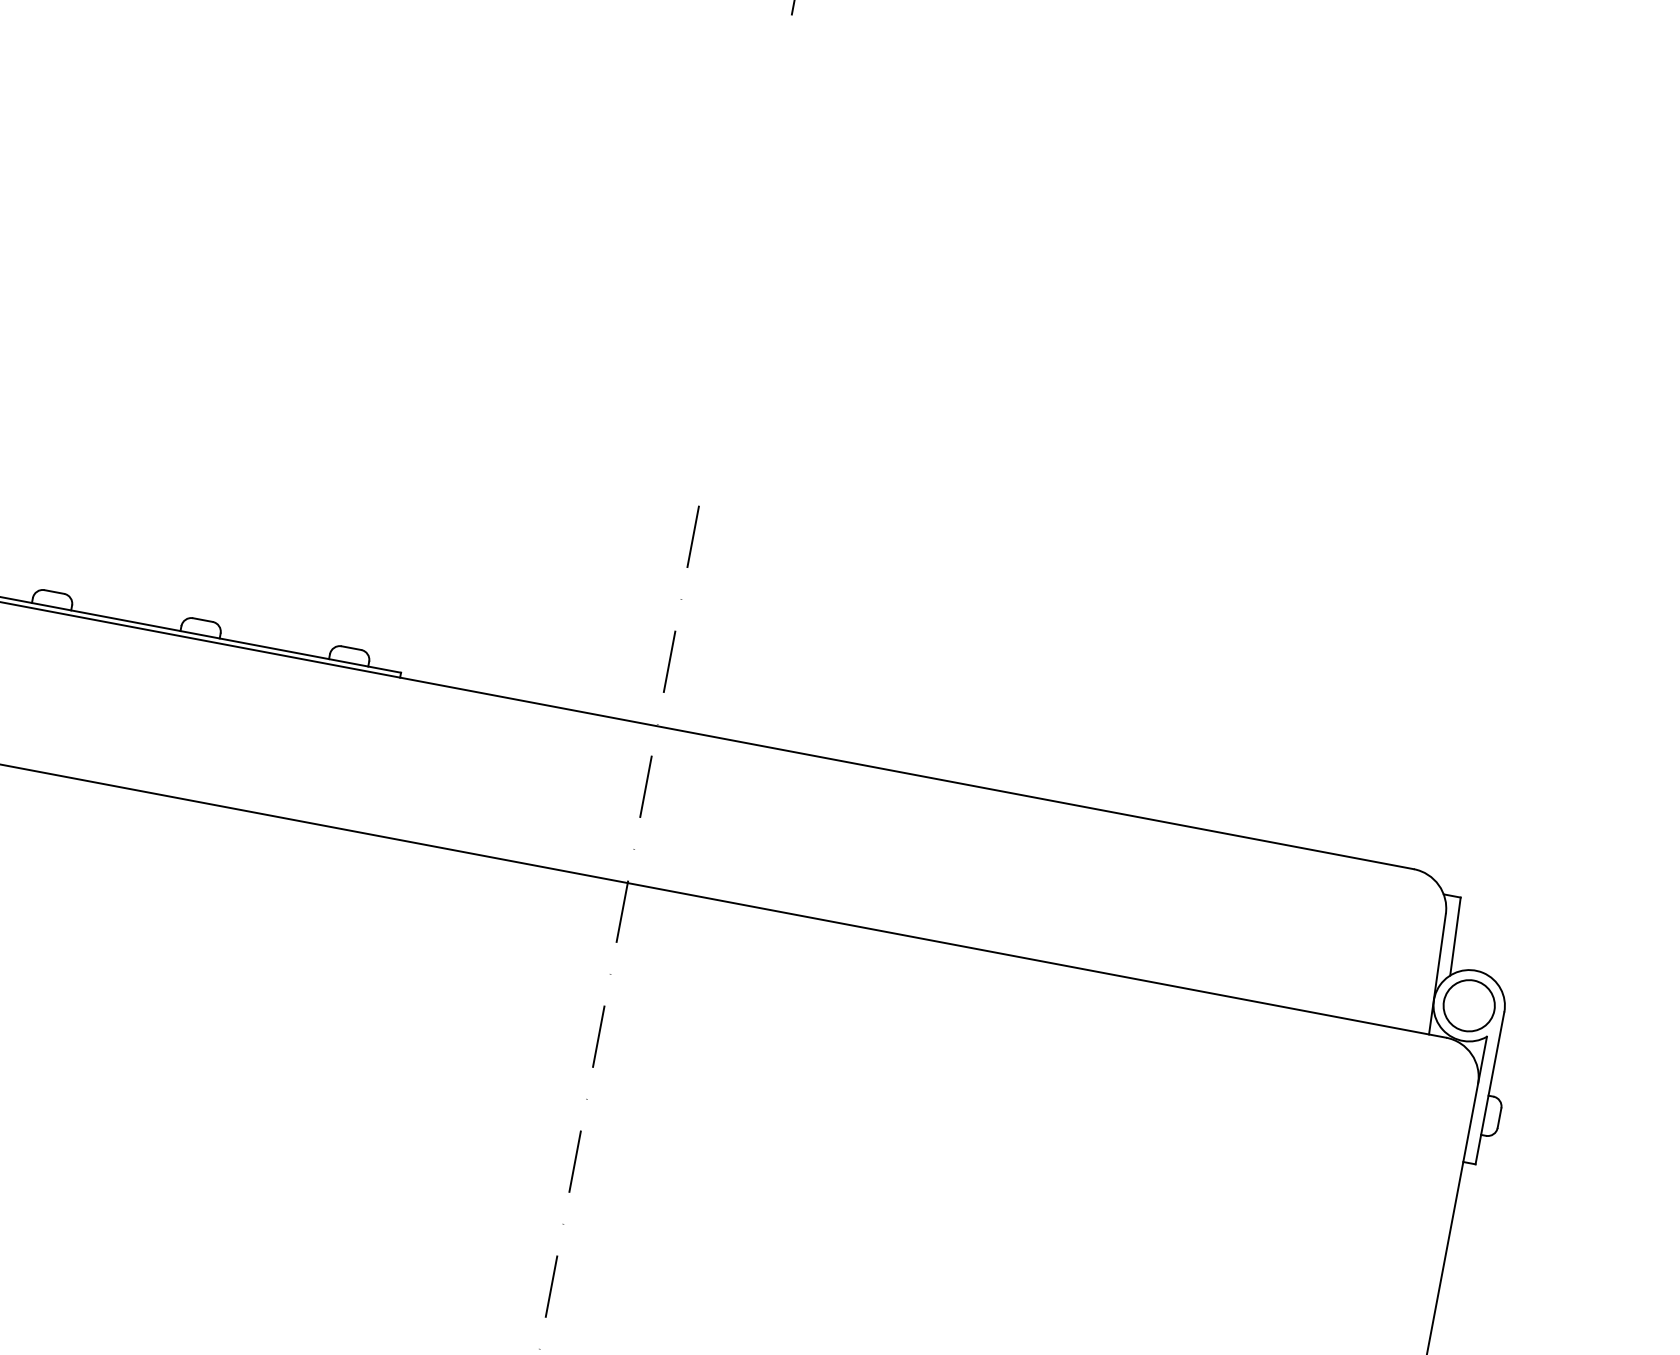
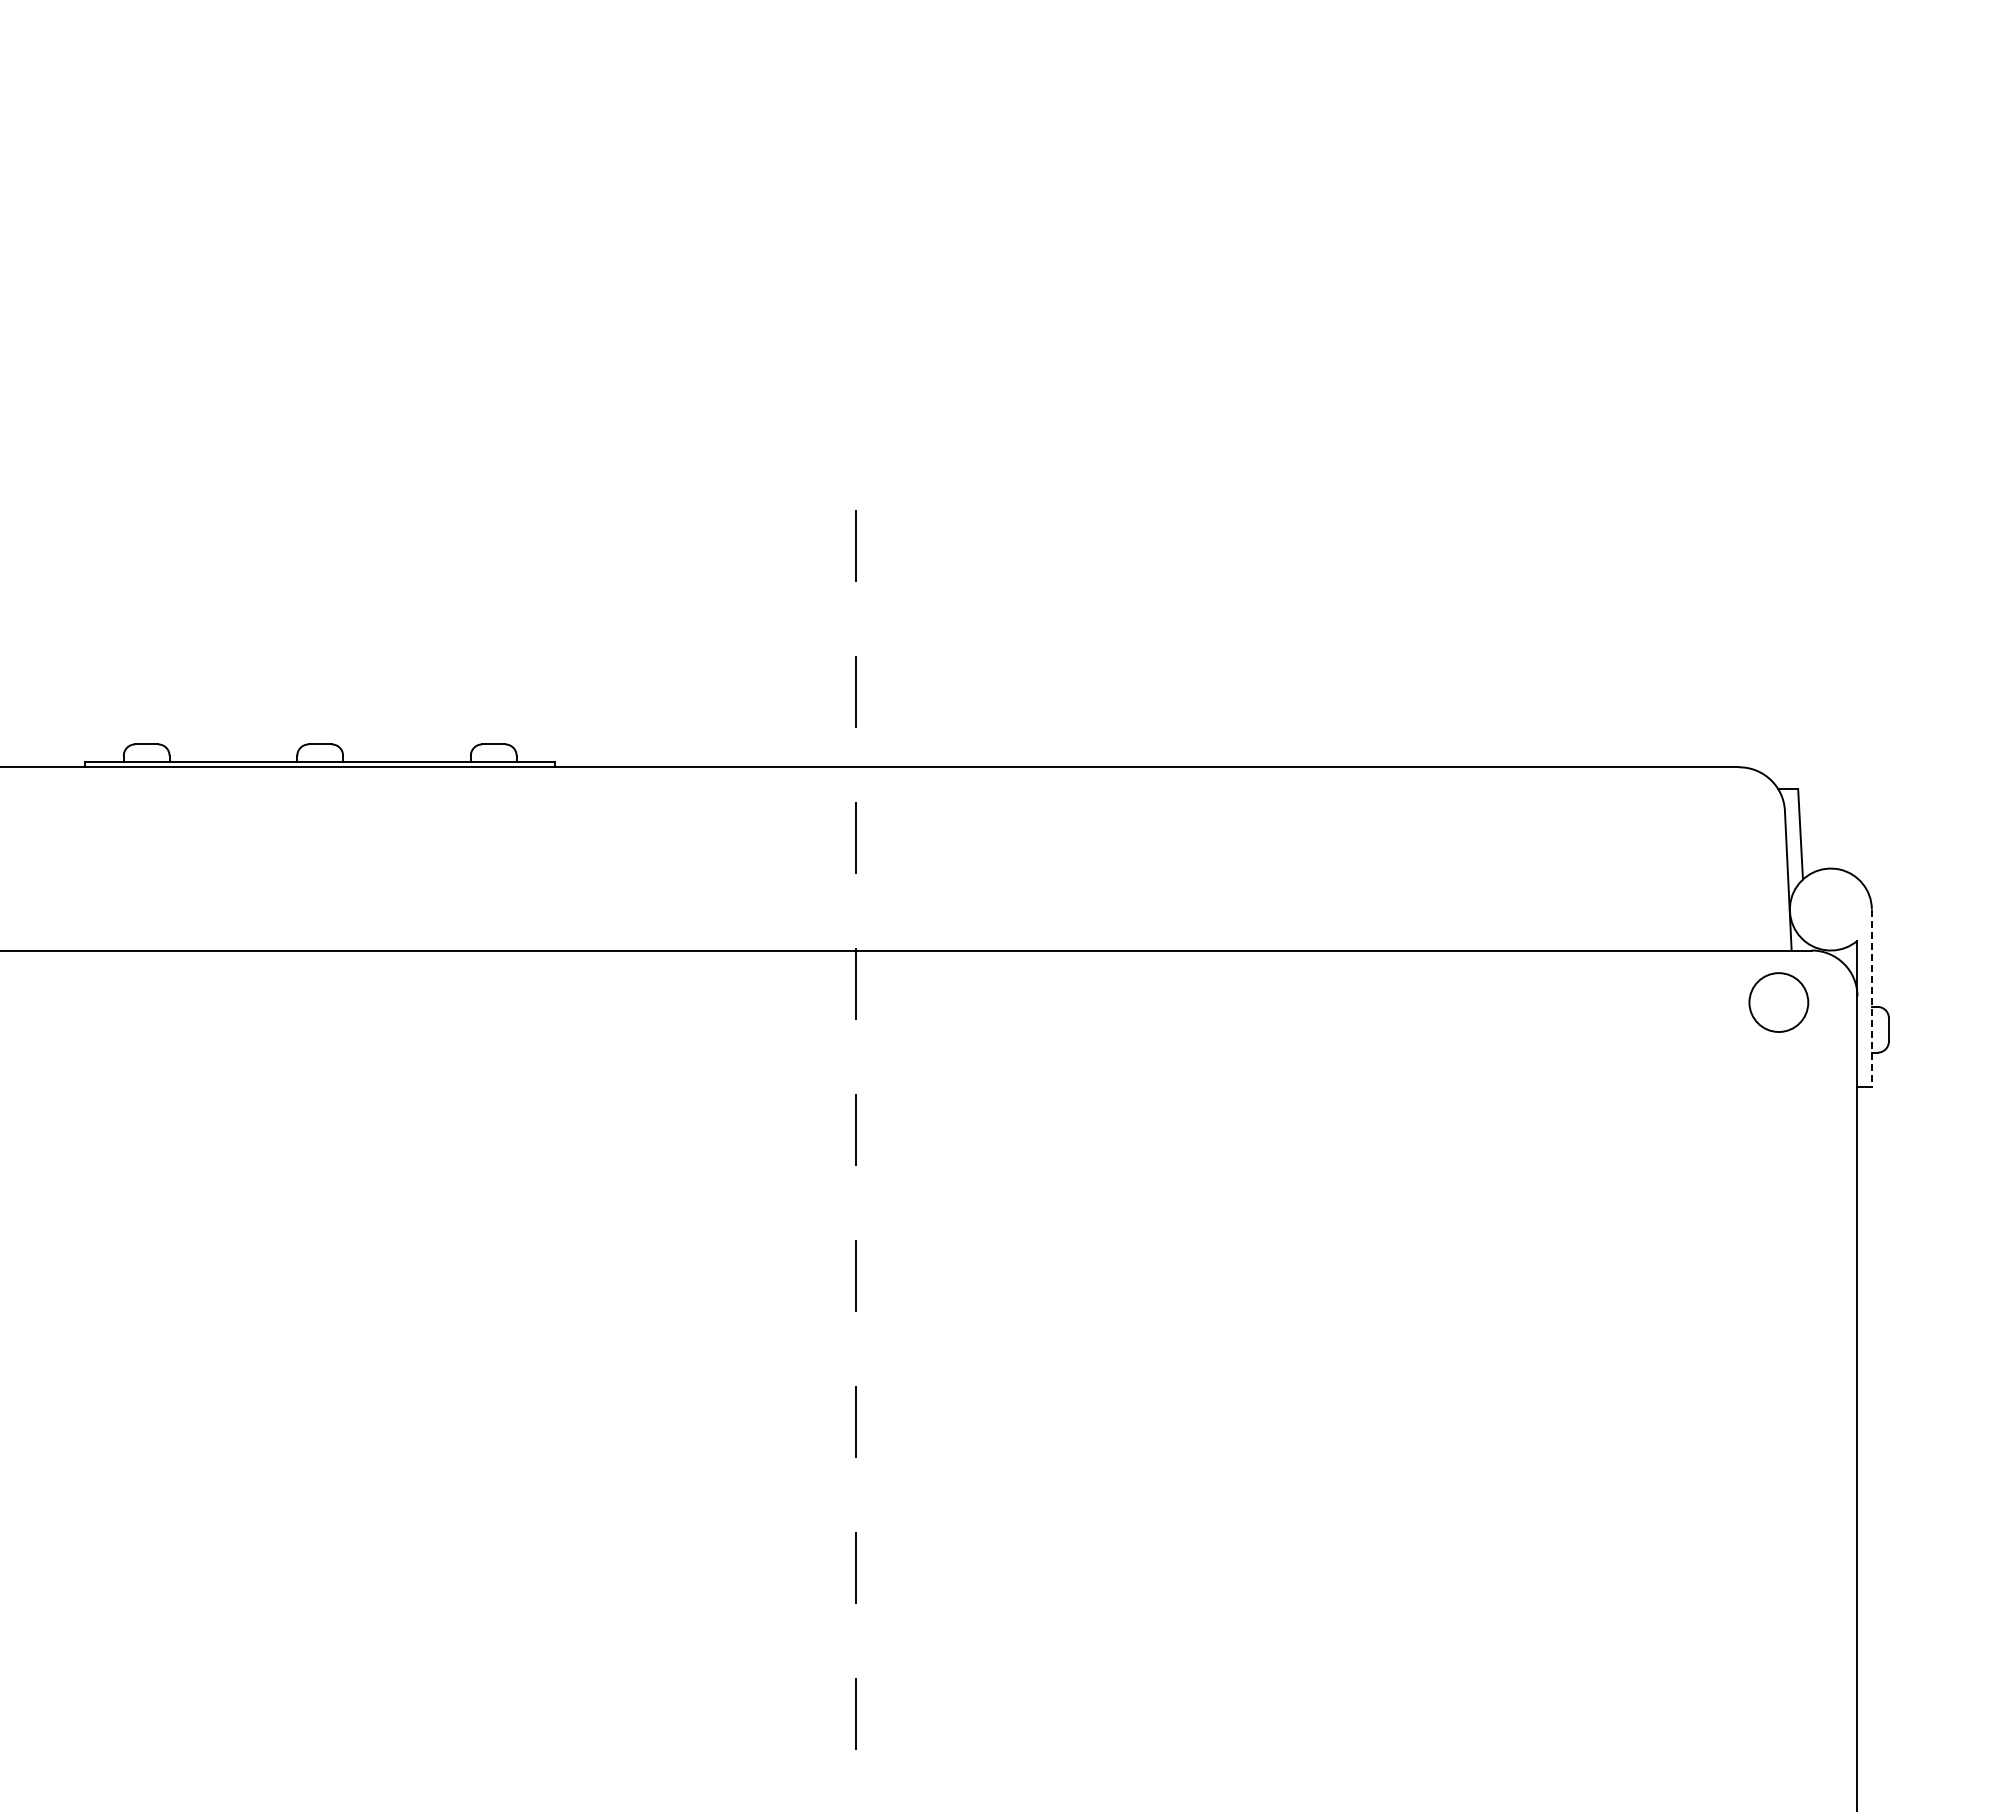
circle: (1468, 1005) -> (1778, 1002), moved
line: (1489, 1088) -> (1871, 998), solid -> dashed

